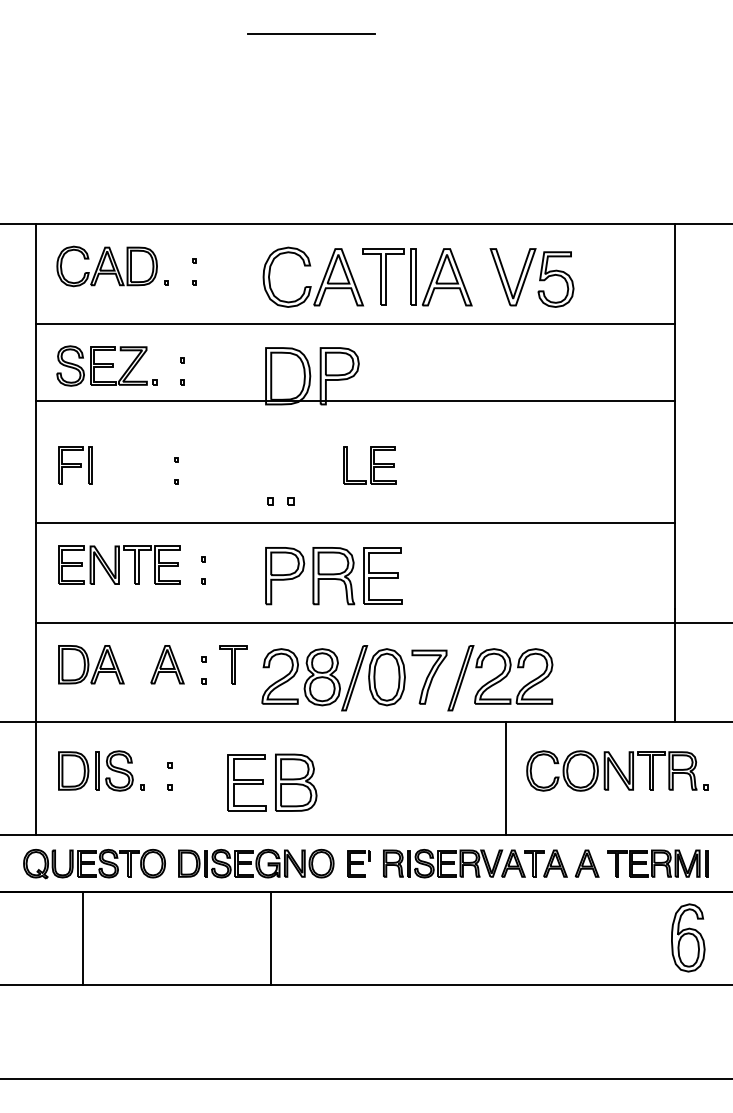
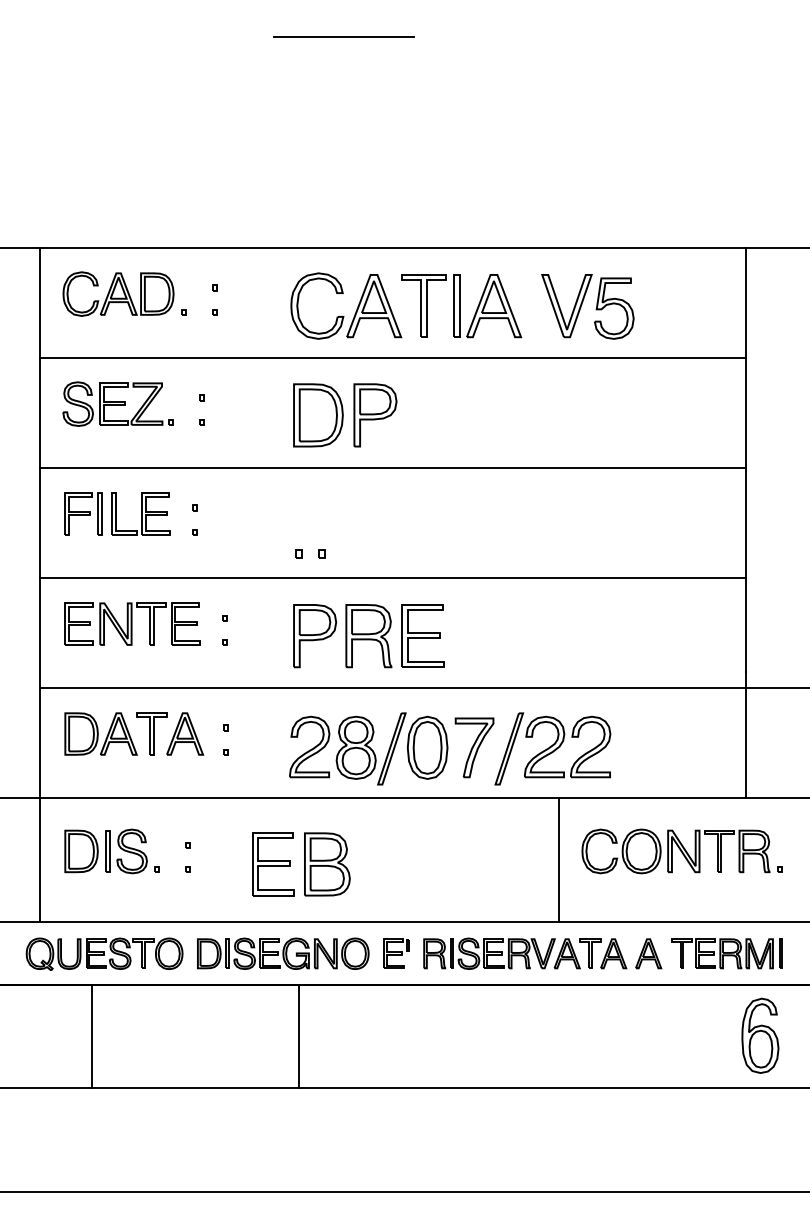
line: (355, 400) -> (392, 467), moved
part: (369, 465) -> (140, 513), moved
part: (232, 664) -> (151, 733), moved

